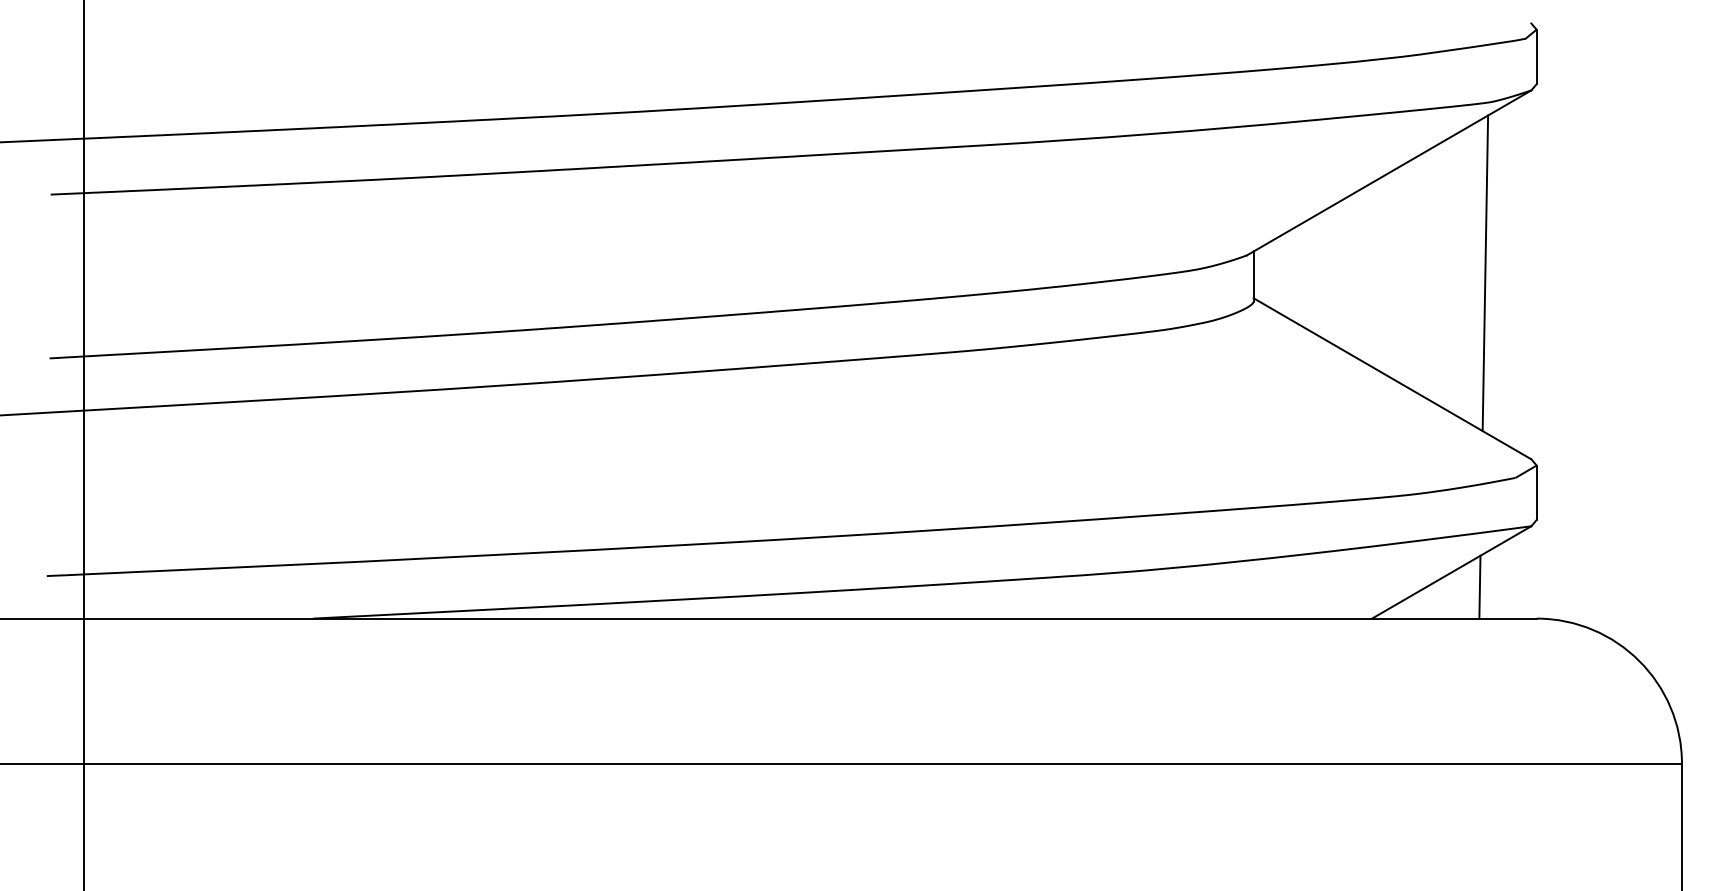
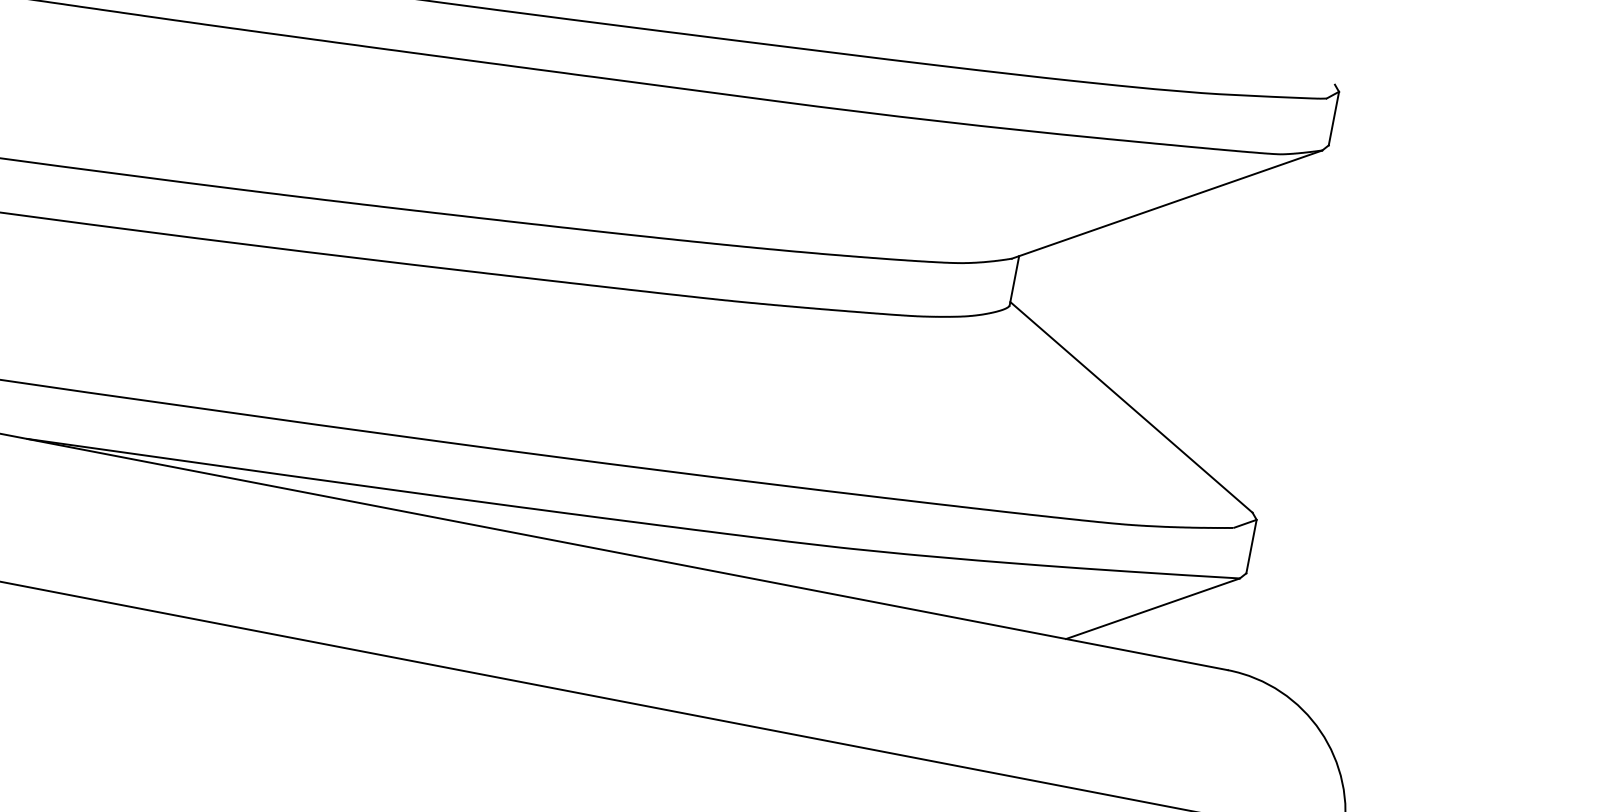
line: (1485, 273) -> (1242, 321), removed
line: (1479, 586) -> (1177, 627), removed

